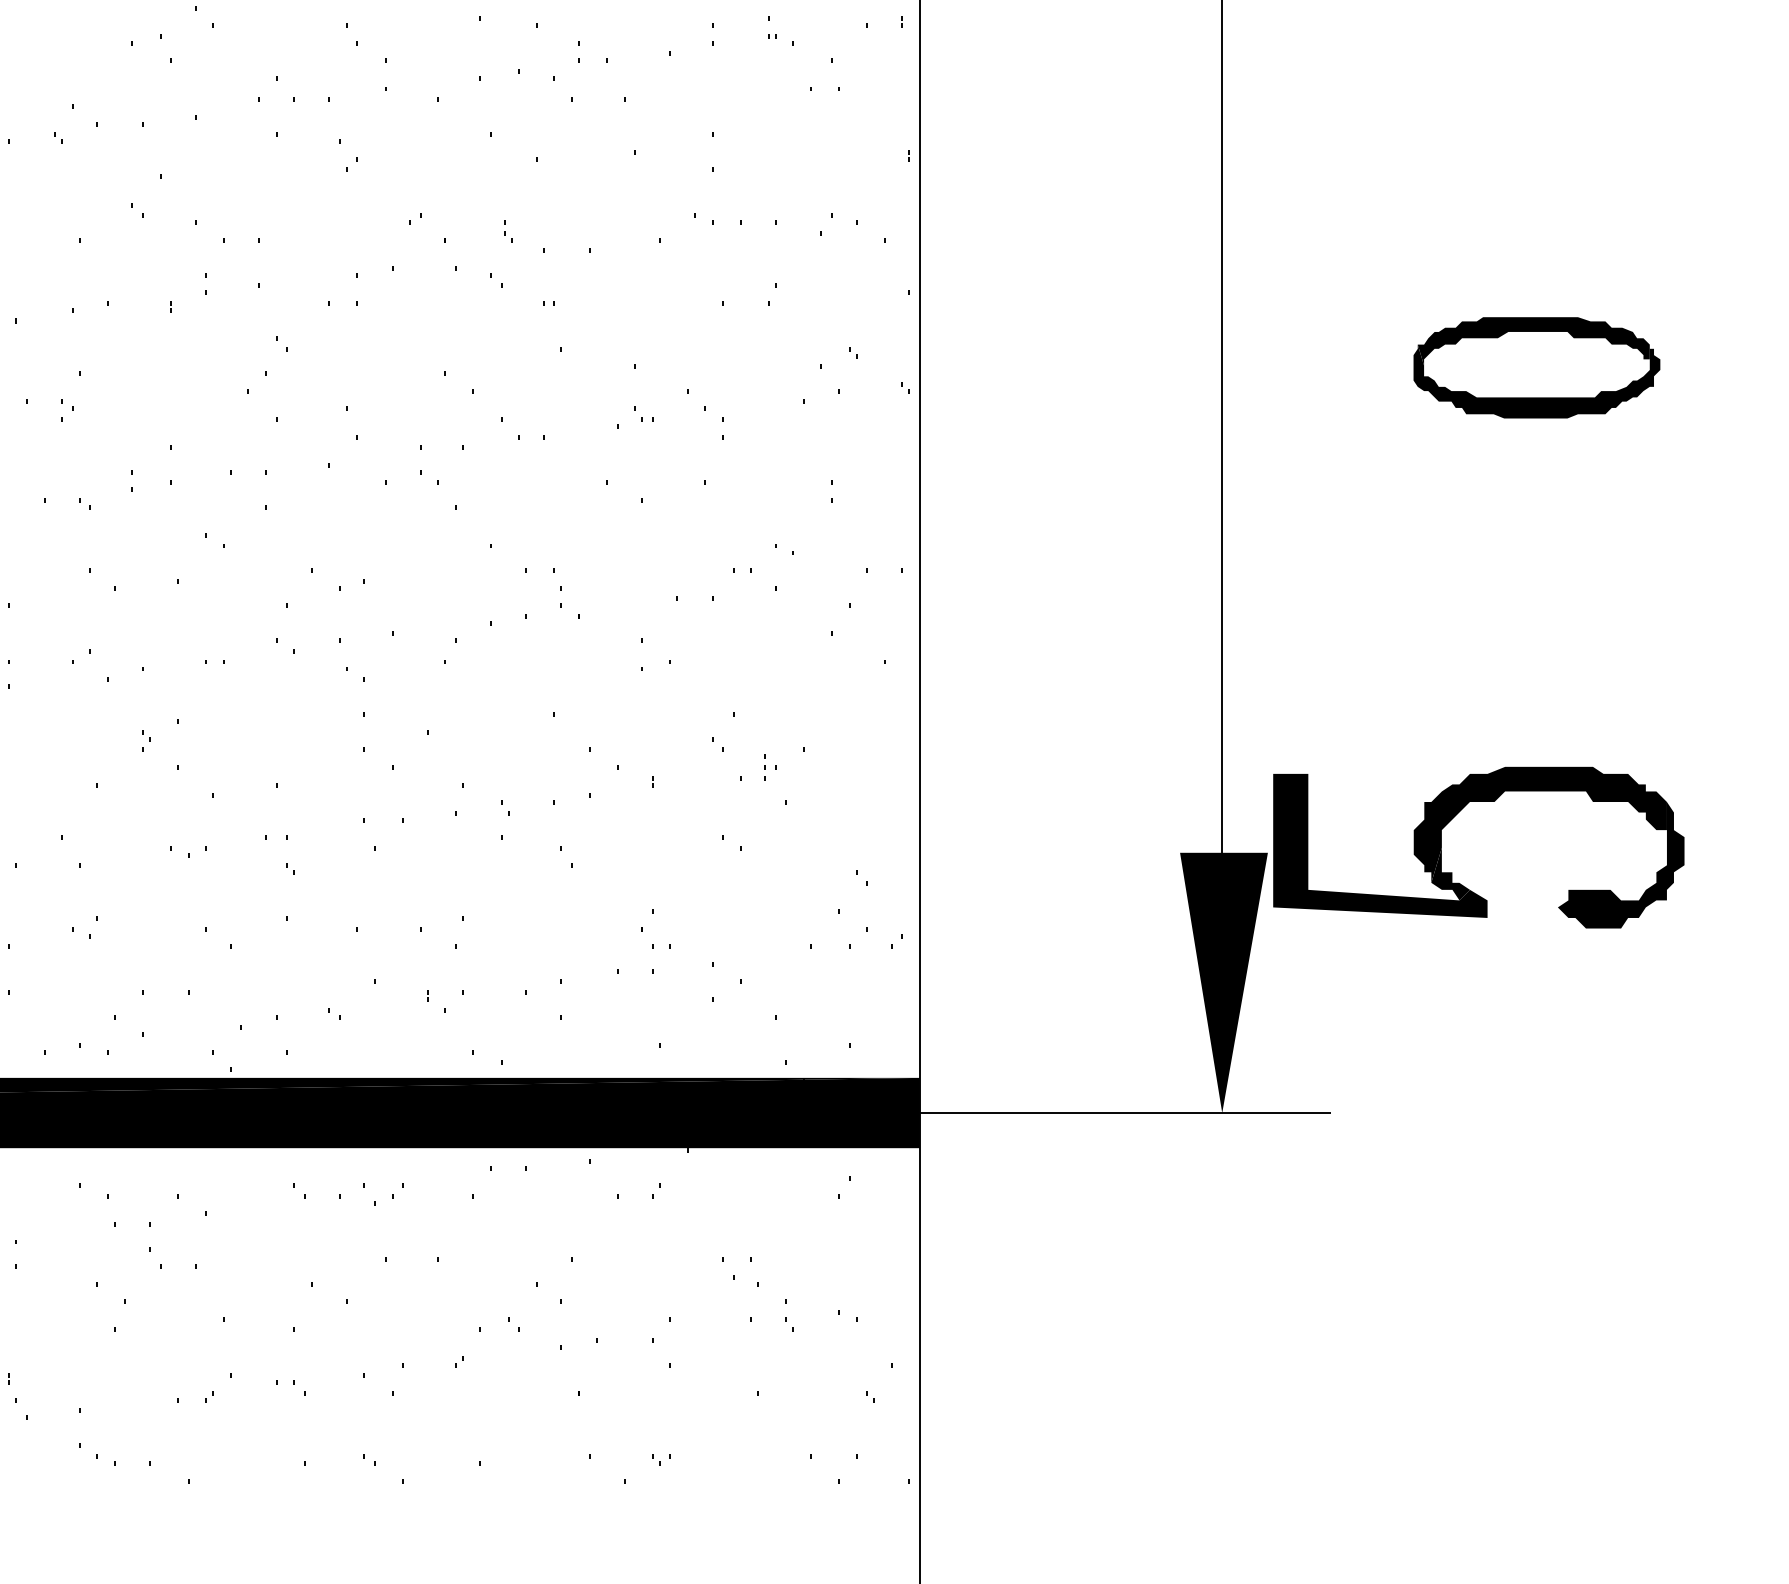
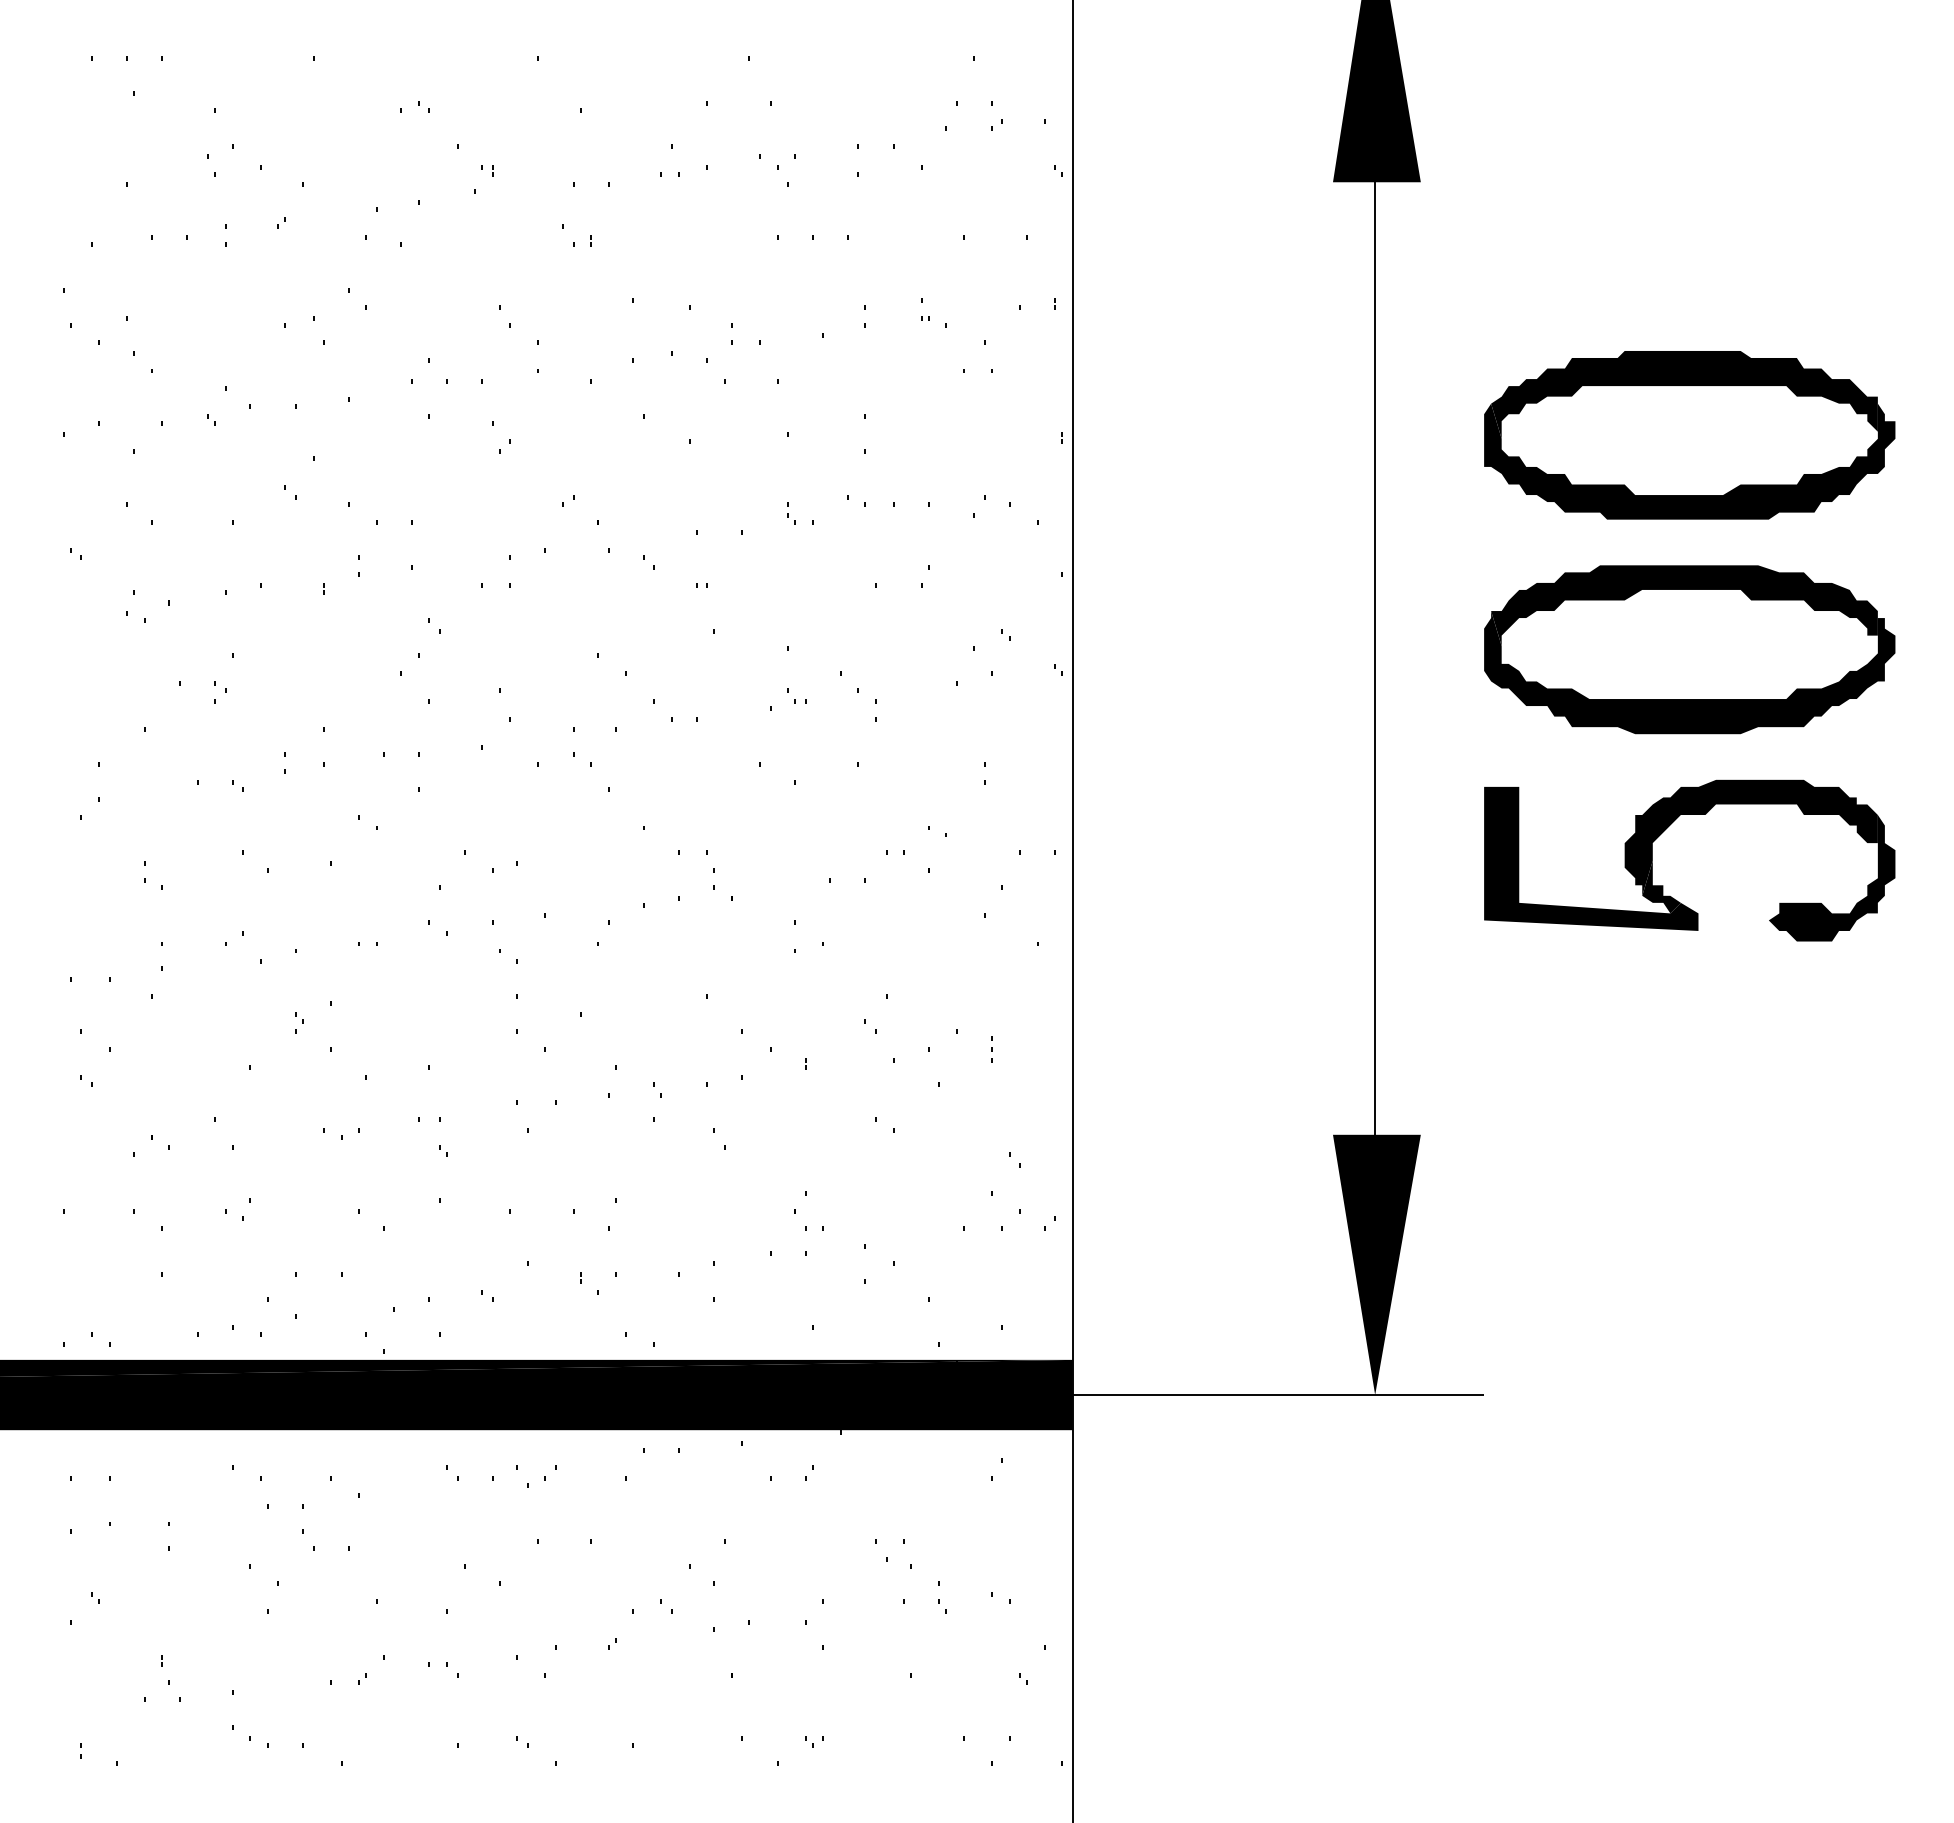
part: (1536, 153) -> (1689, 435), added
part: (508, 231) -> (791, 513), moved
part: (1536, 367) -> (1689, 649), size x1.67
part: (764, 767) -> (991, 1049), moved
part: (1452, 872) -> (1663, 885), moved

